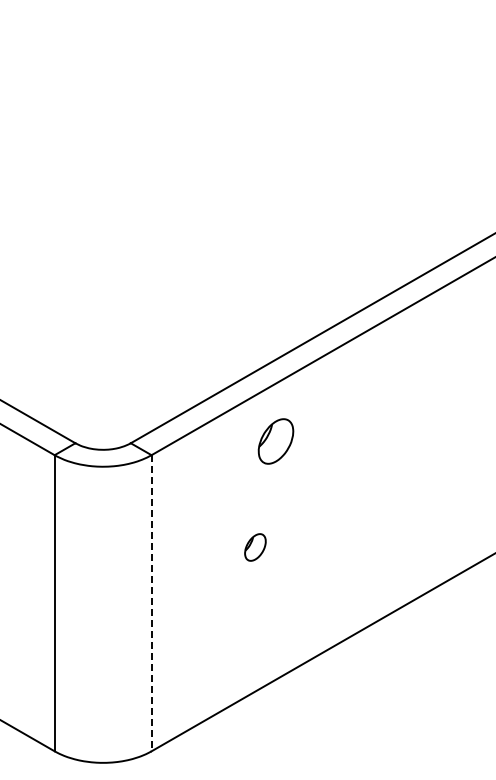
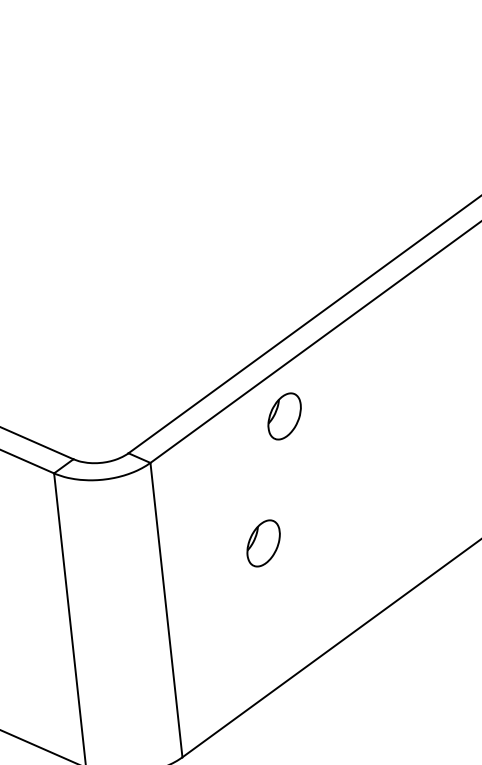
part: (275, 441) -> (284, 416), moved
part: (255, 547) -> (263, 543), size x1.67
line: (151, 603) -> (166, 610), dashed -> solid

